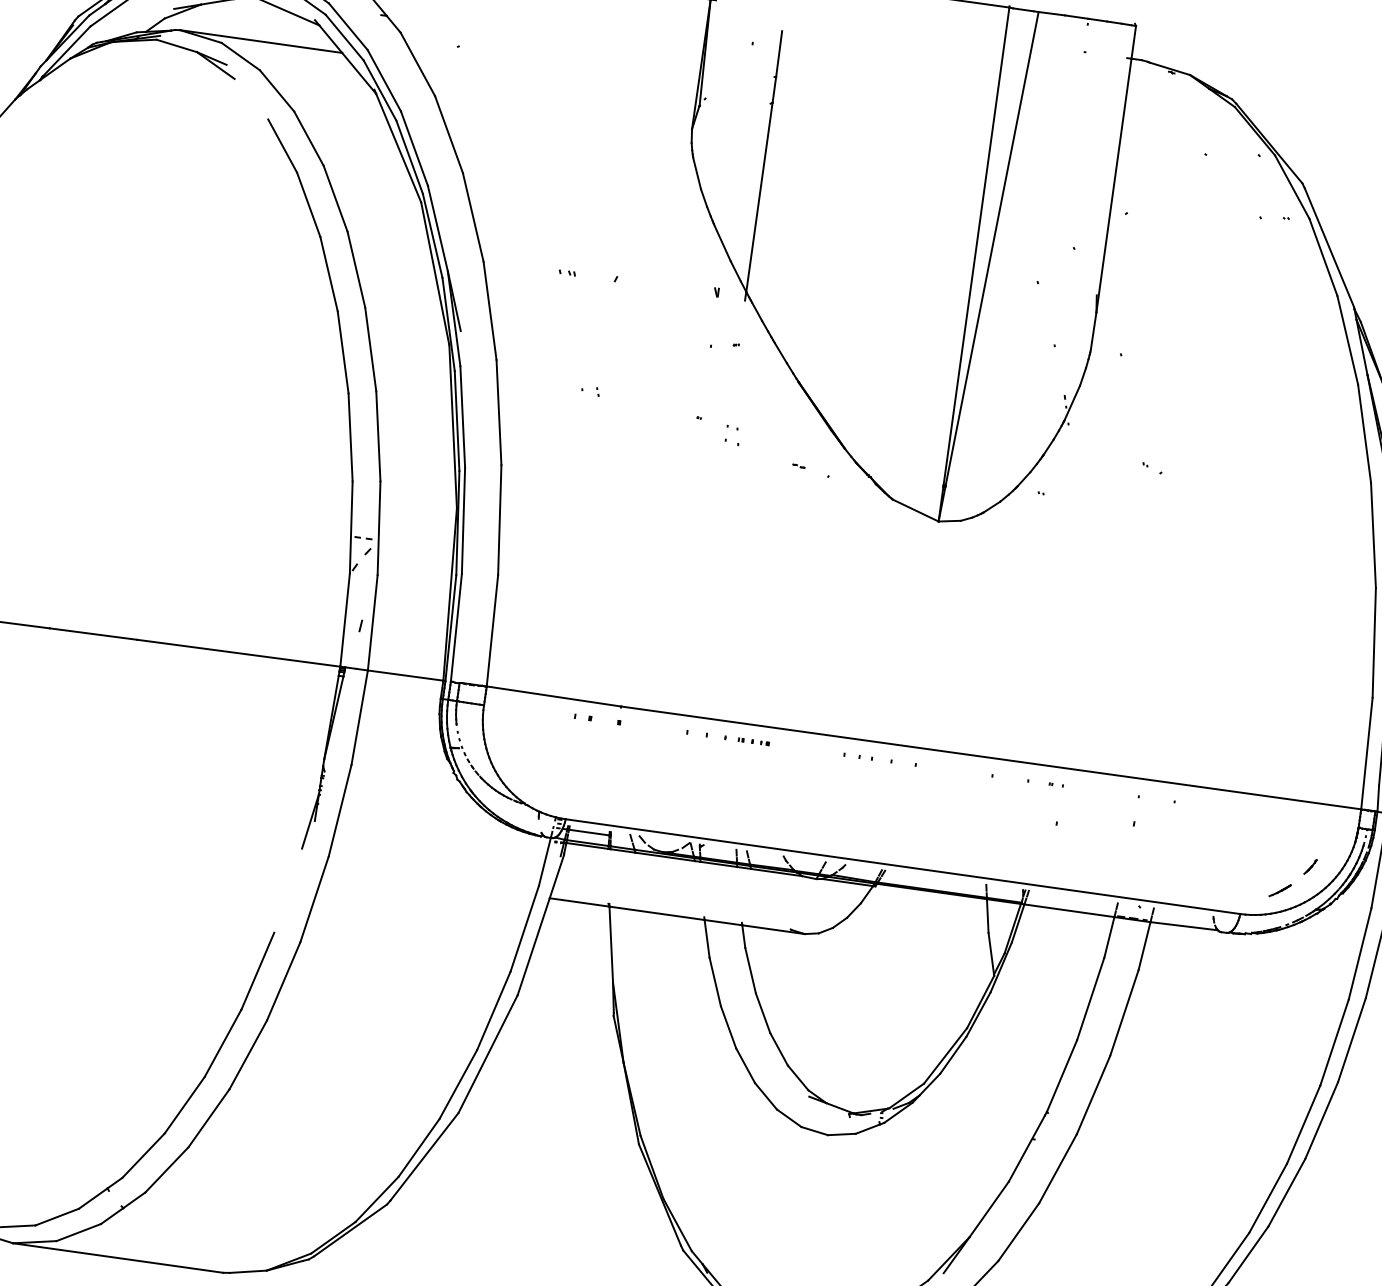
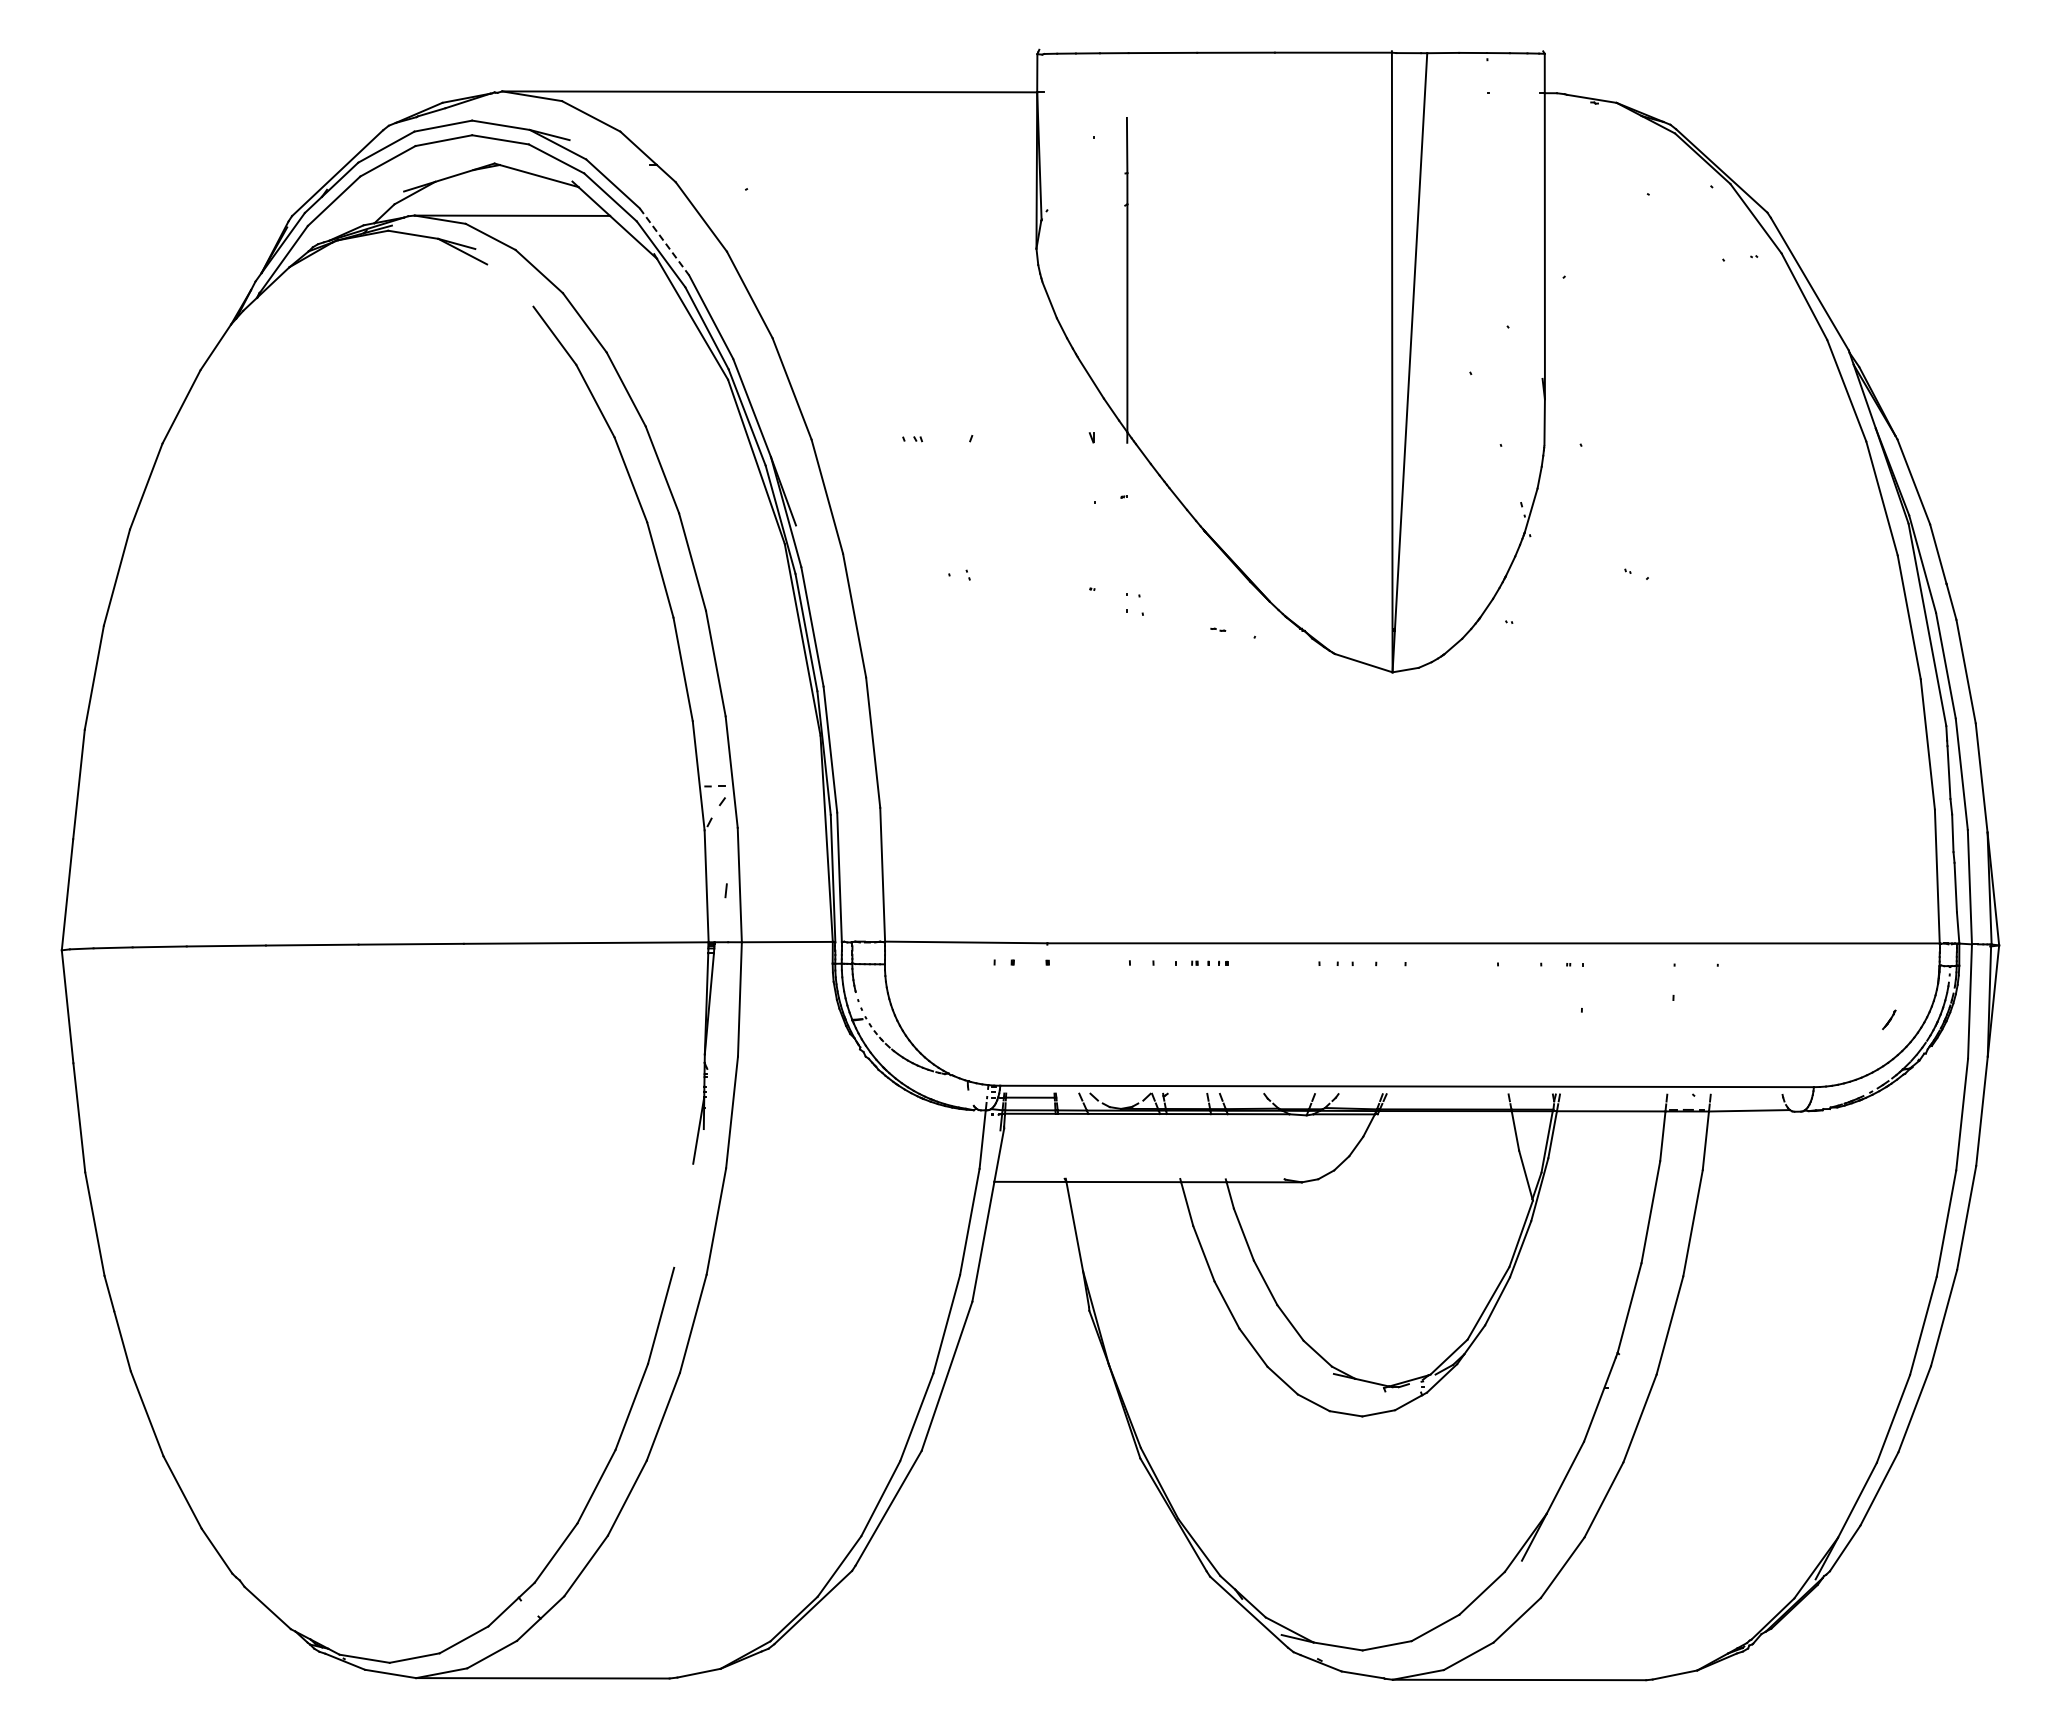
line: (384, 80) -> (664, 241), solid -> dashed
line: (1280, 890) -> (1857, 1052), removed

